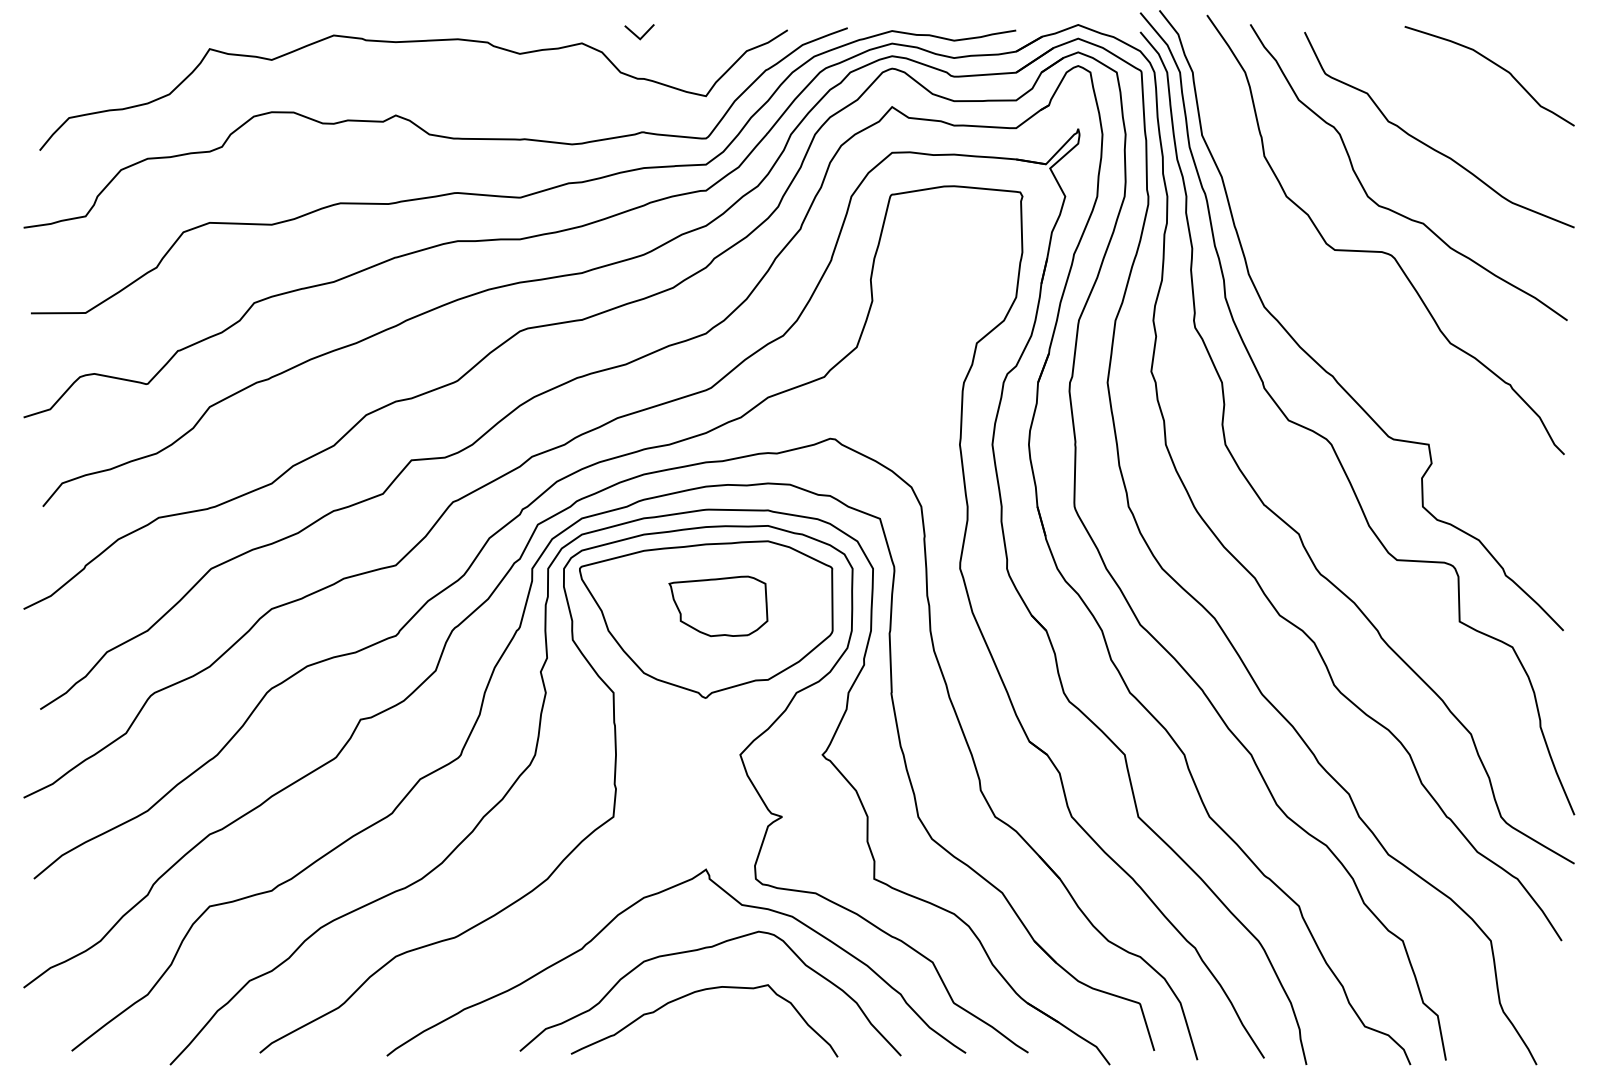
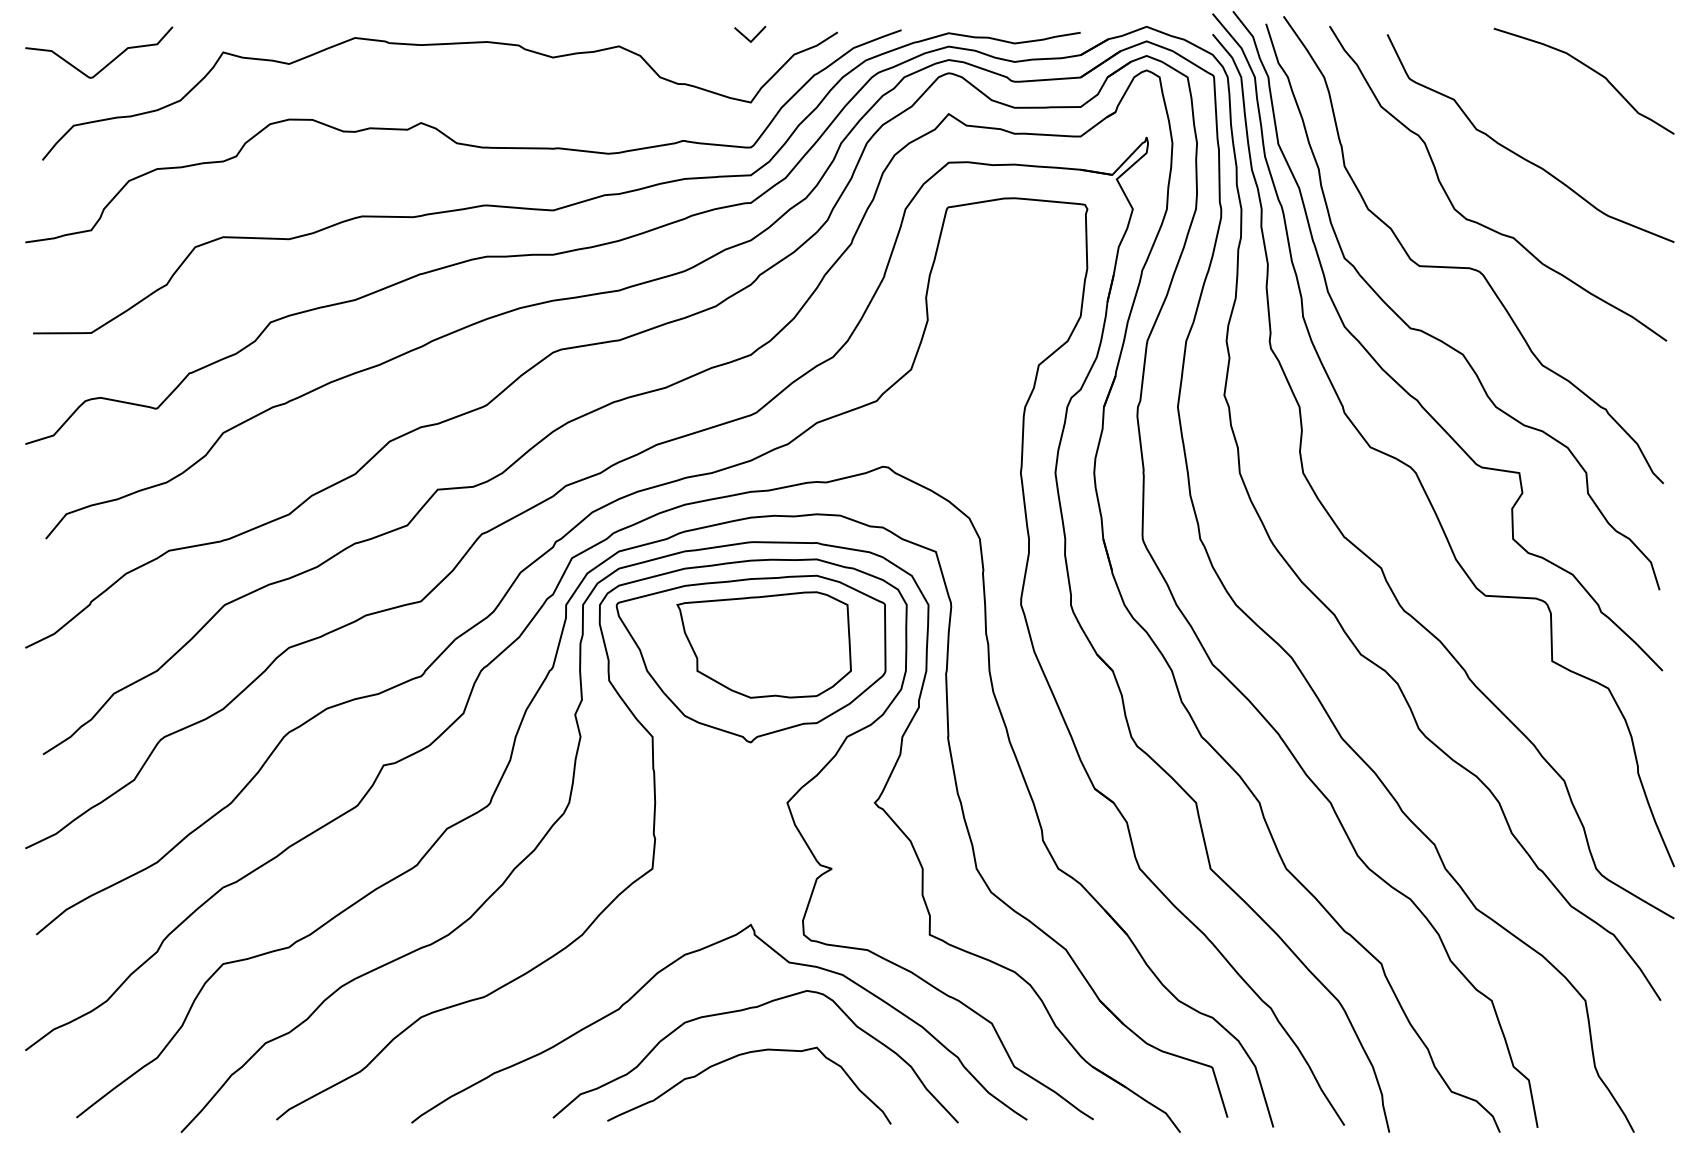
line: (636, 34) -> (746, 36), moved
curve: (99, 60) -> (106, 64), added
curve: (1356, 320) -> (1442, 340), added
part: (717, 605) -> (763, 644), size x1.67

